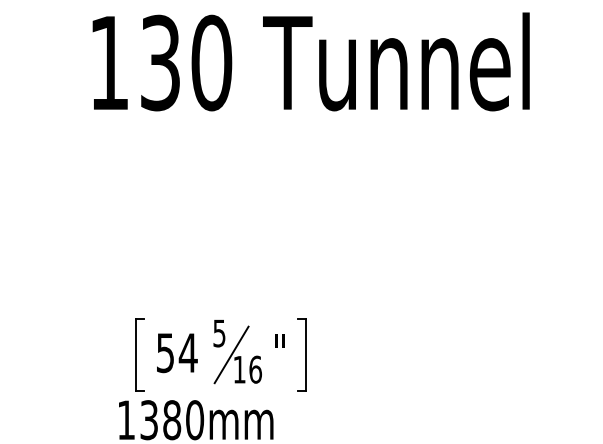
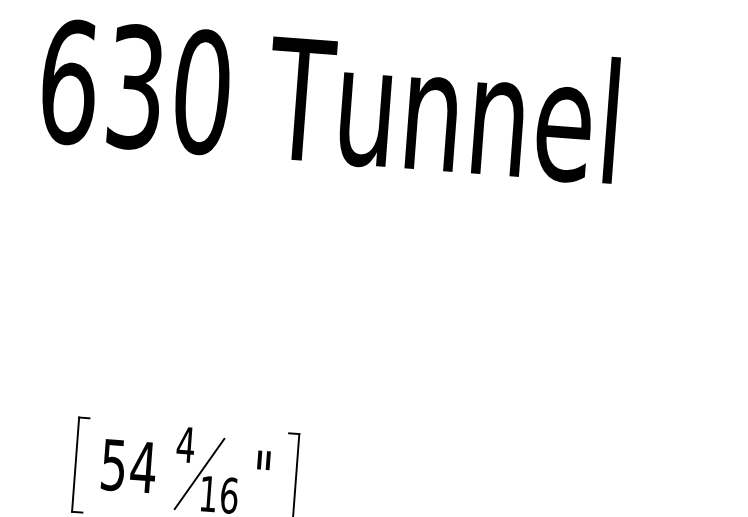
text: (109, 62) -> (69, 81), 130 -> 630
text: (219, 333) -> (185, 444), 5 -> 4

